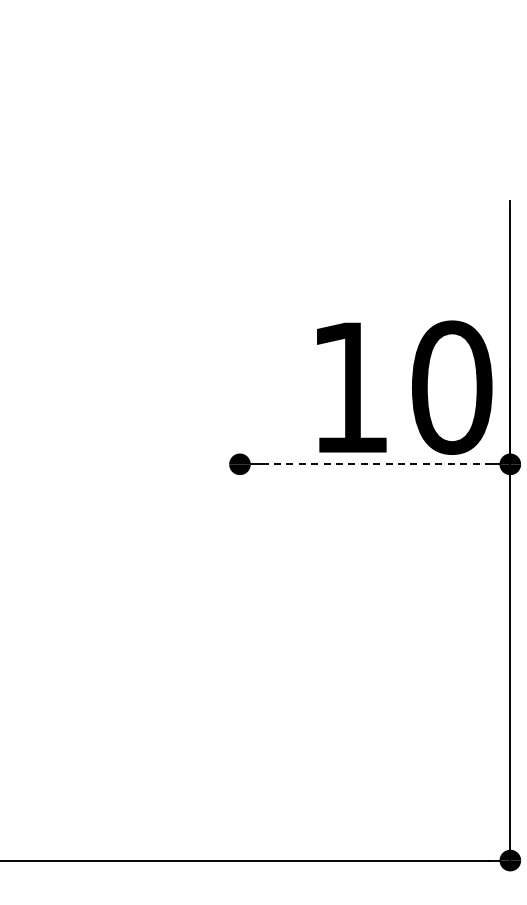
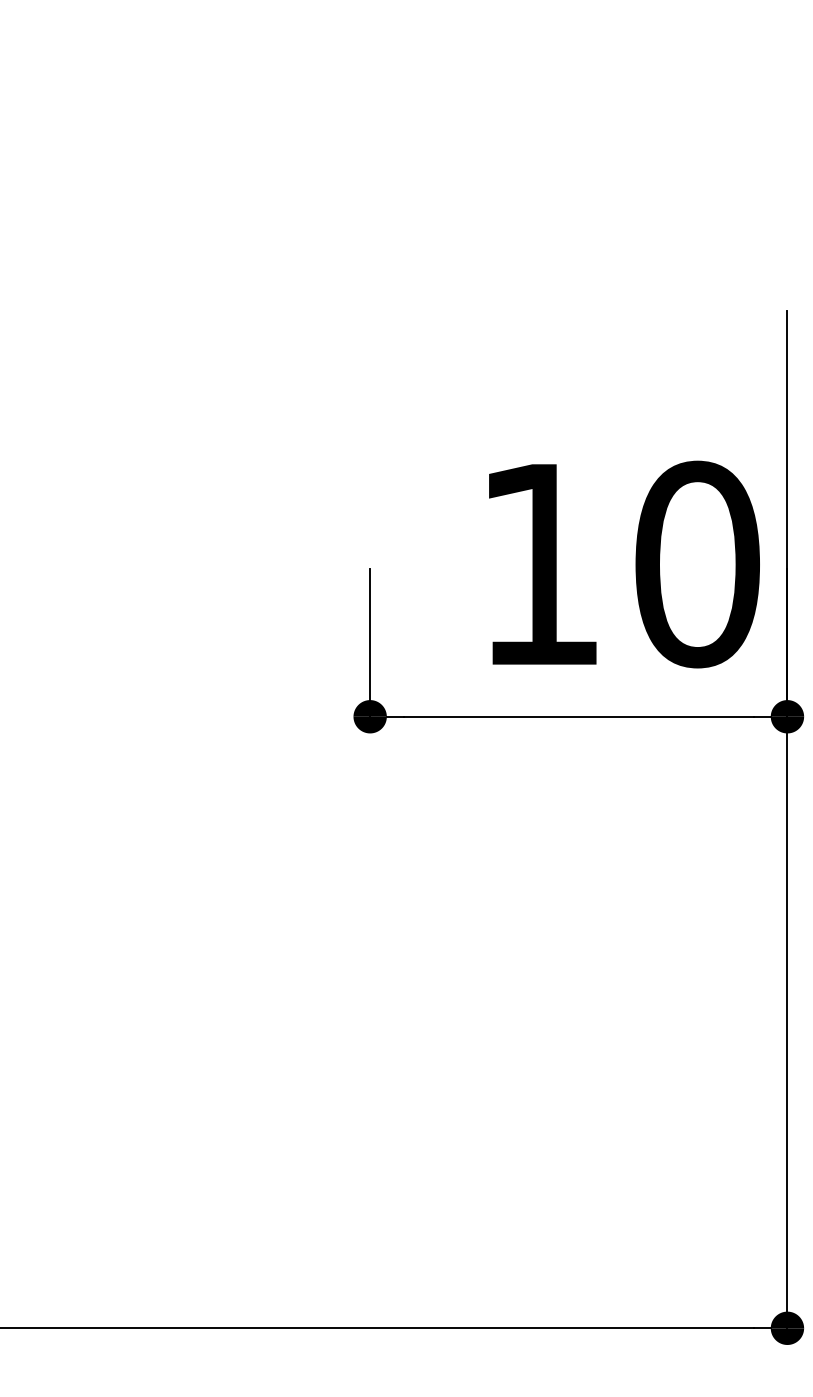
text: (404, 387) -> (624, 564), moved
line: (239, 416) -> (369, 642), added
line: (375, 464) -> (579, 717), dashed -> solid

